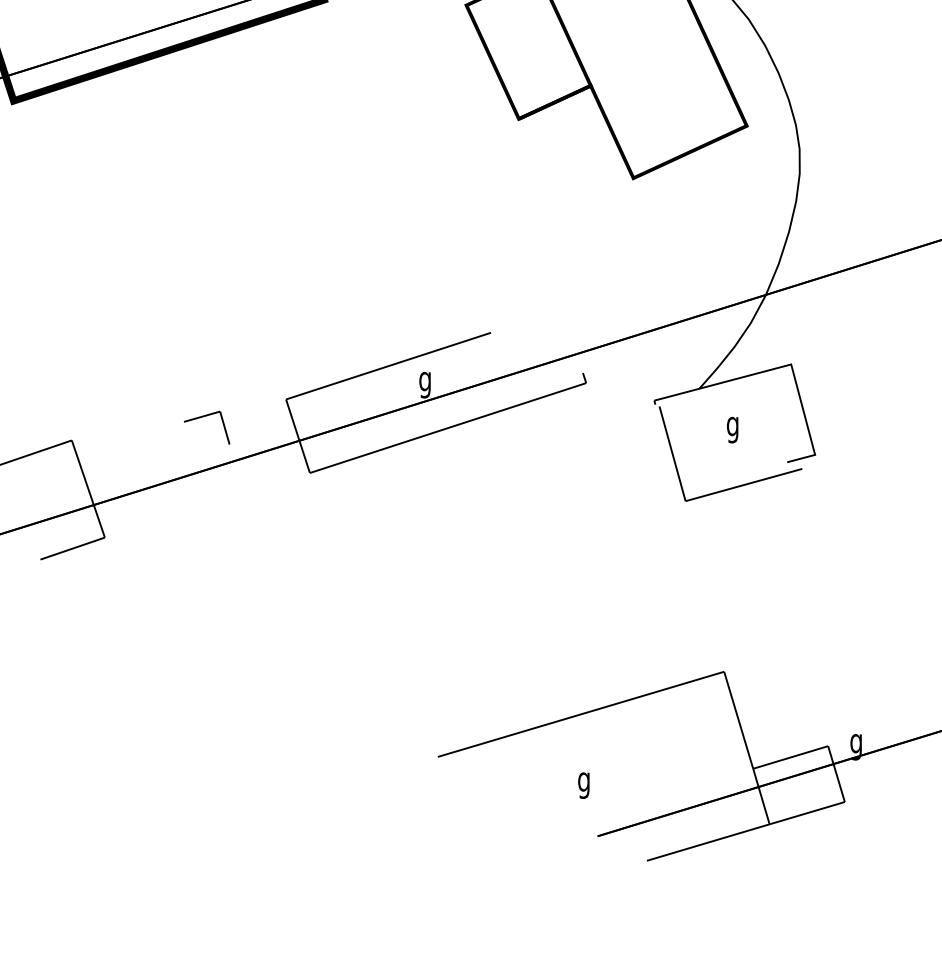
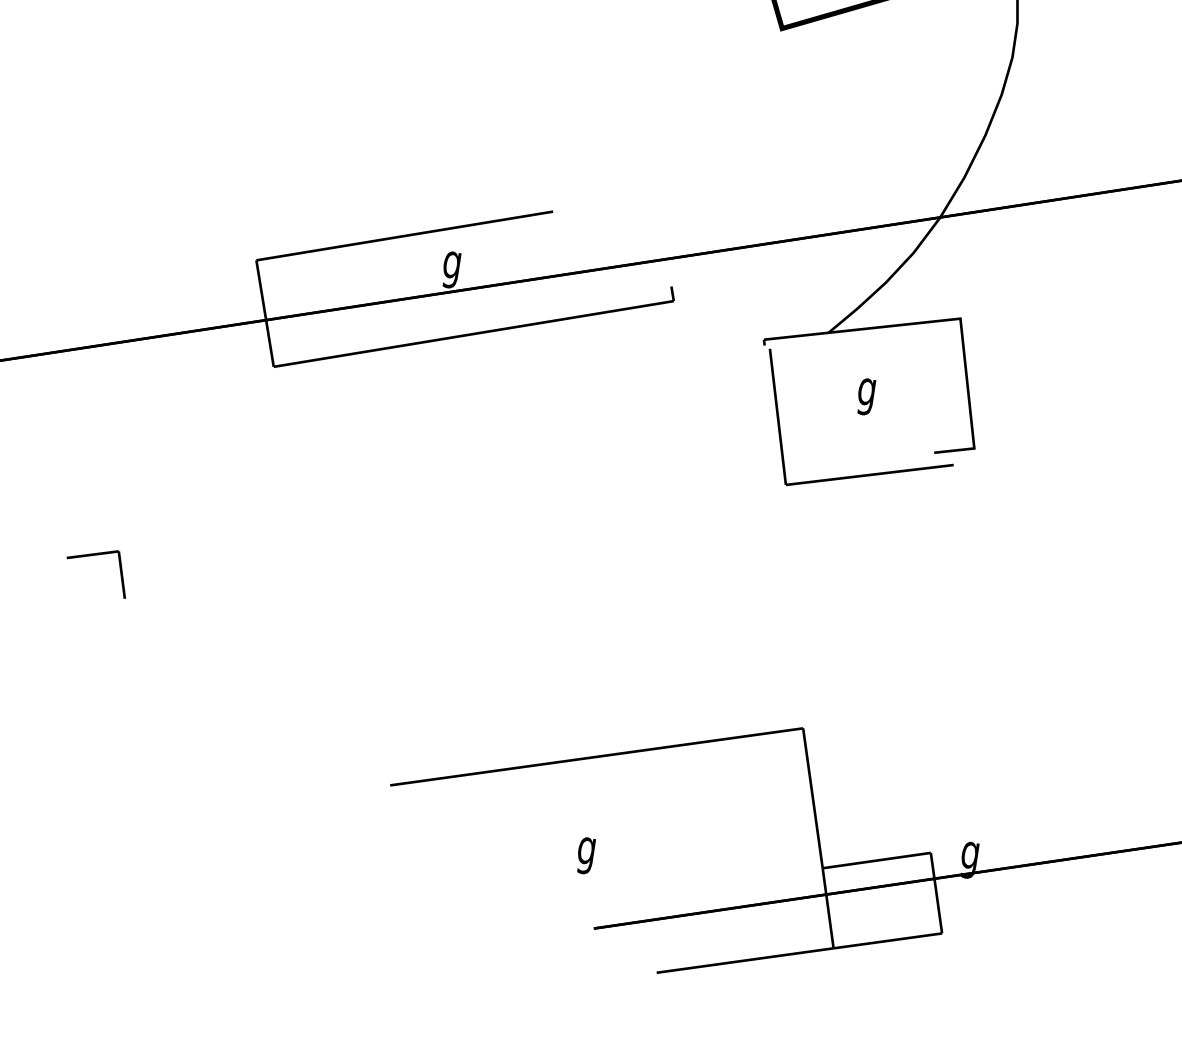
part: (203, 417) -> (94, 556), moved

